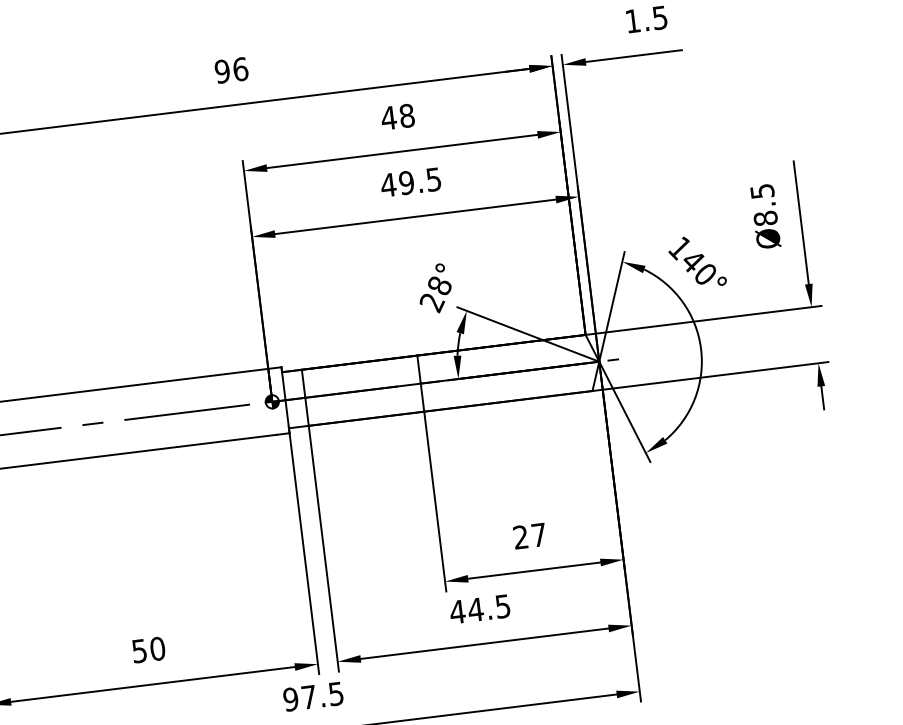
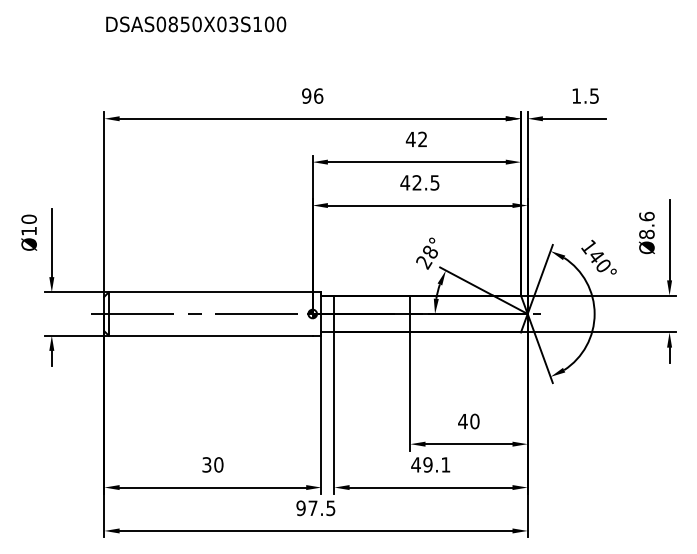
text: (406, 115) -> (422, 139), 48 -> 42
text: (405, 182) -> (416, 182), 49.5 -> 42.5
text: (761, 191) -> (646, 216), Ø8.5 -> Ø8.6
text: (529, 536) -> (468, 421), 27 -> 40
text: (488, 607) -> (436, 464), 44.5 -> 49.1
text: (138, 650) -> (206, 464), 50 -> 30

